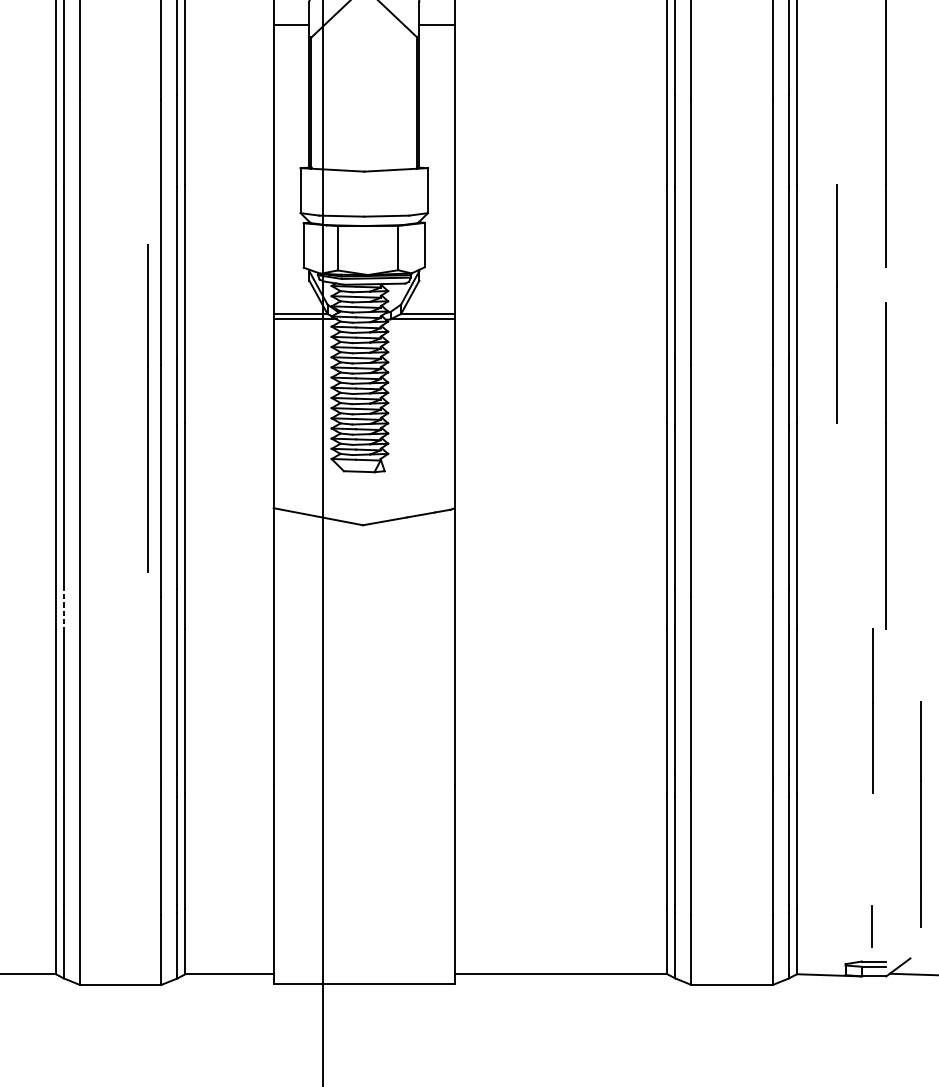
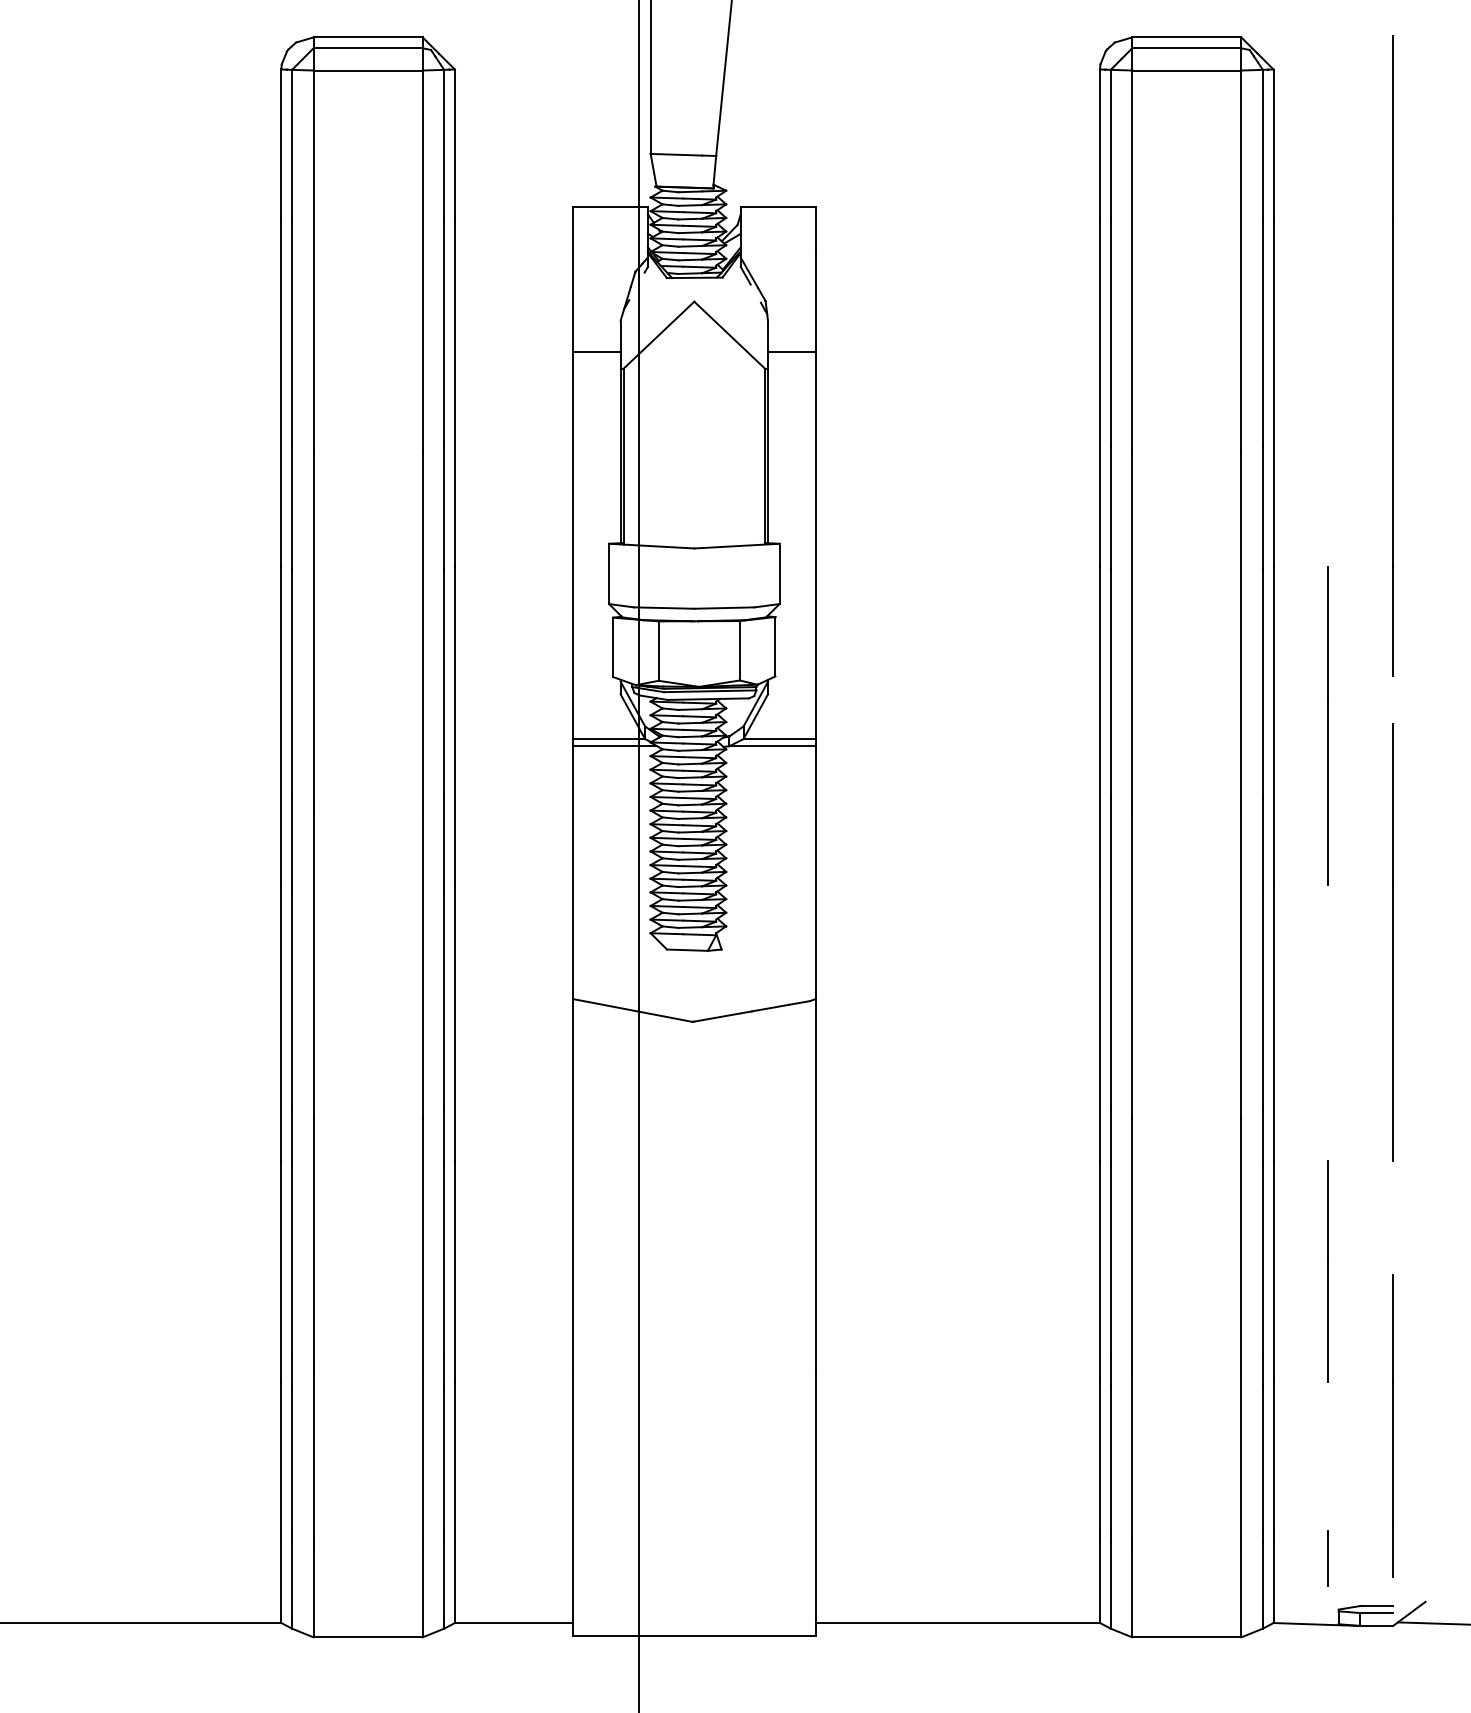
line: (147, 408) -> (403, 865), removed
line: (64, 610) -> (292, 1135), dashed -> solid
line: (872, 710) -> (1327, 1271), moved
line: (920, 813) -> (1392, 1425), moved
line: (871, 926) -> (1327, 1558), moved

